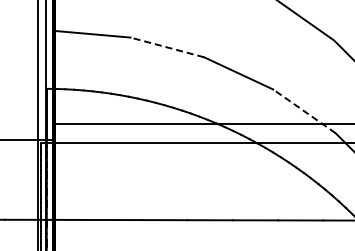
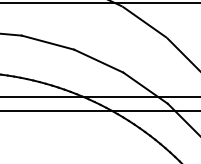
line: (166, 47) -> (47, 42), dashed -> solid
line: (304, 111) -> (145, 88), dashed -> solid

